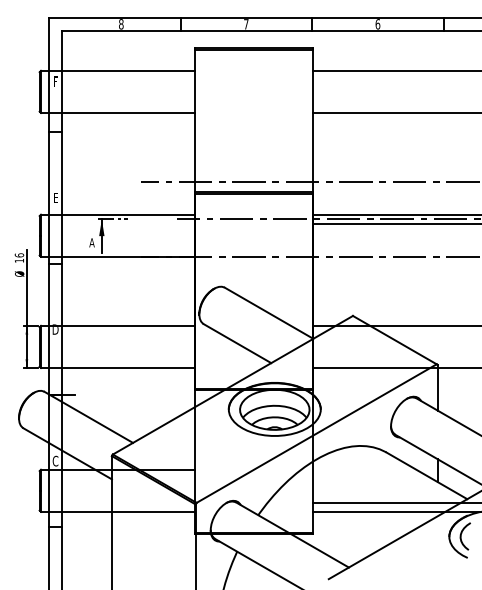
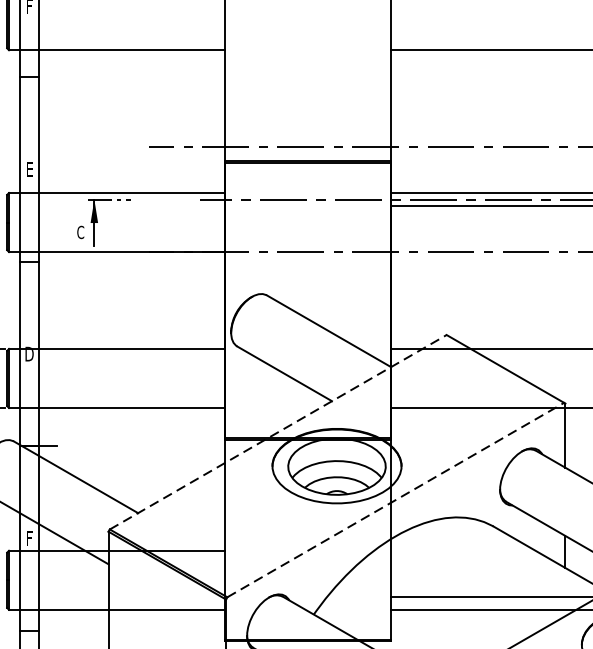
text: (91, 242) -> (79, 231), A -> C
line: (232, 385) -> (277, 432), solid -> dashed
line: (316, 433) -> (395, 499), solid -> dashed
text: (55, 460) -> (29, 537), C -> F

